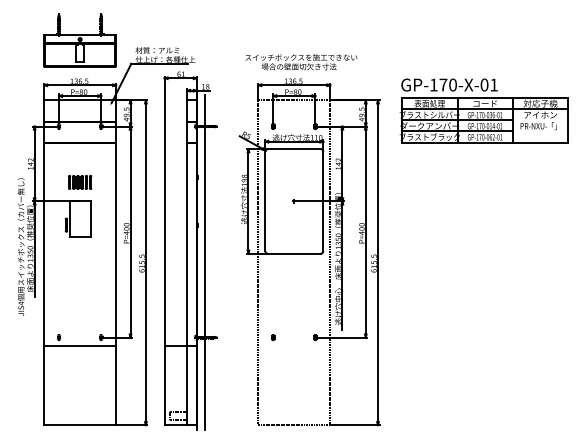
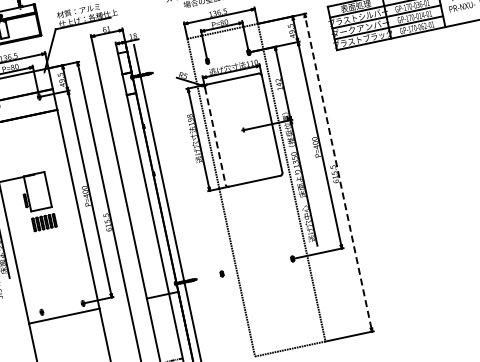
part: (80, 182) -> (44, 222), moved
line: (265, 201) -> (215, 136), solid -> dashed
line: (378, 262) -> (338, 172), solid -> dashed
part: (273, 337) -> (222, 273), moved

